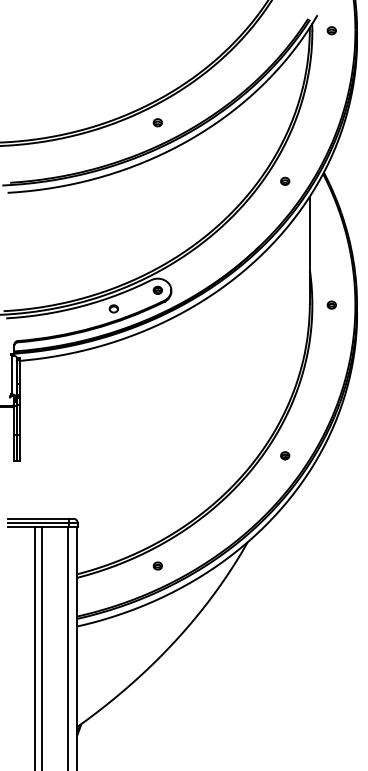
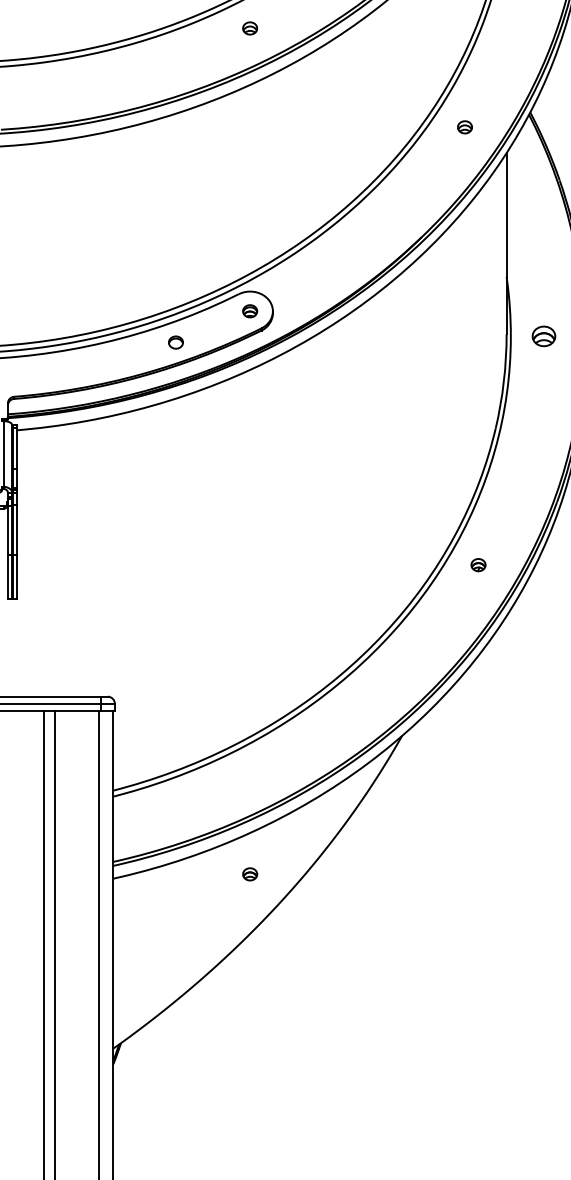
part: (331, 304) -> (543, 335), size x1.6
part: (285, 455) -> (479, 564), moved
part: (157, 565) -> (249, 873), moved

